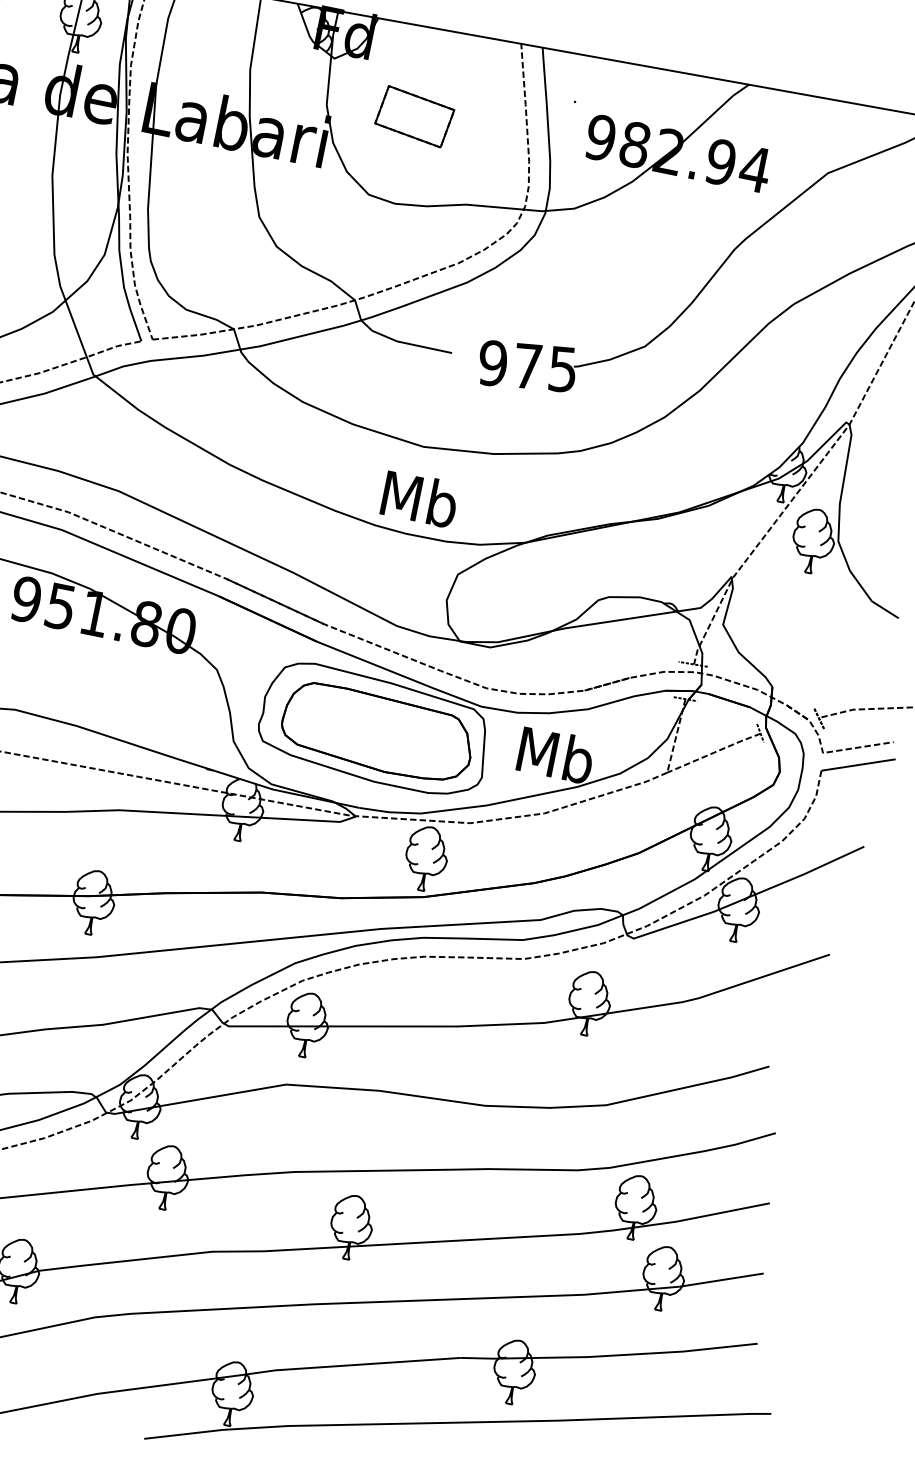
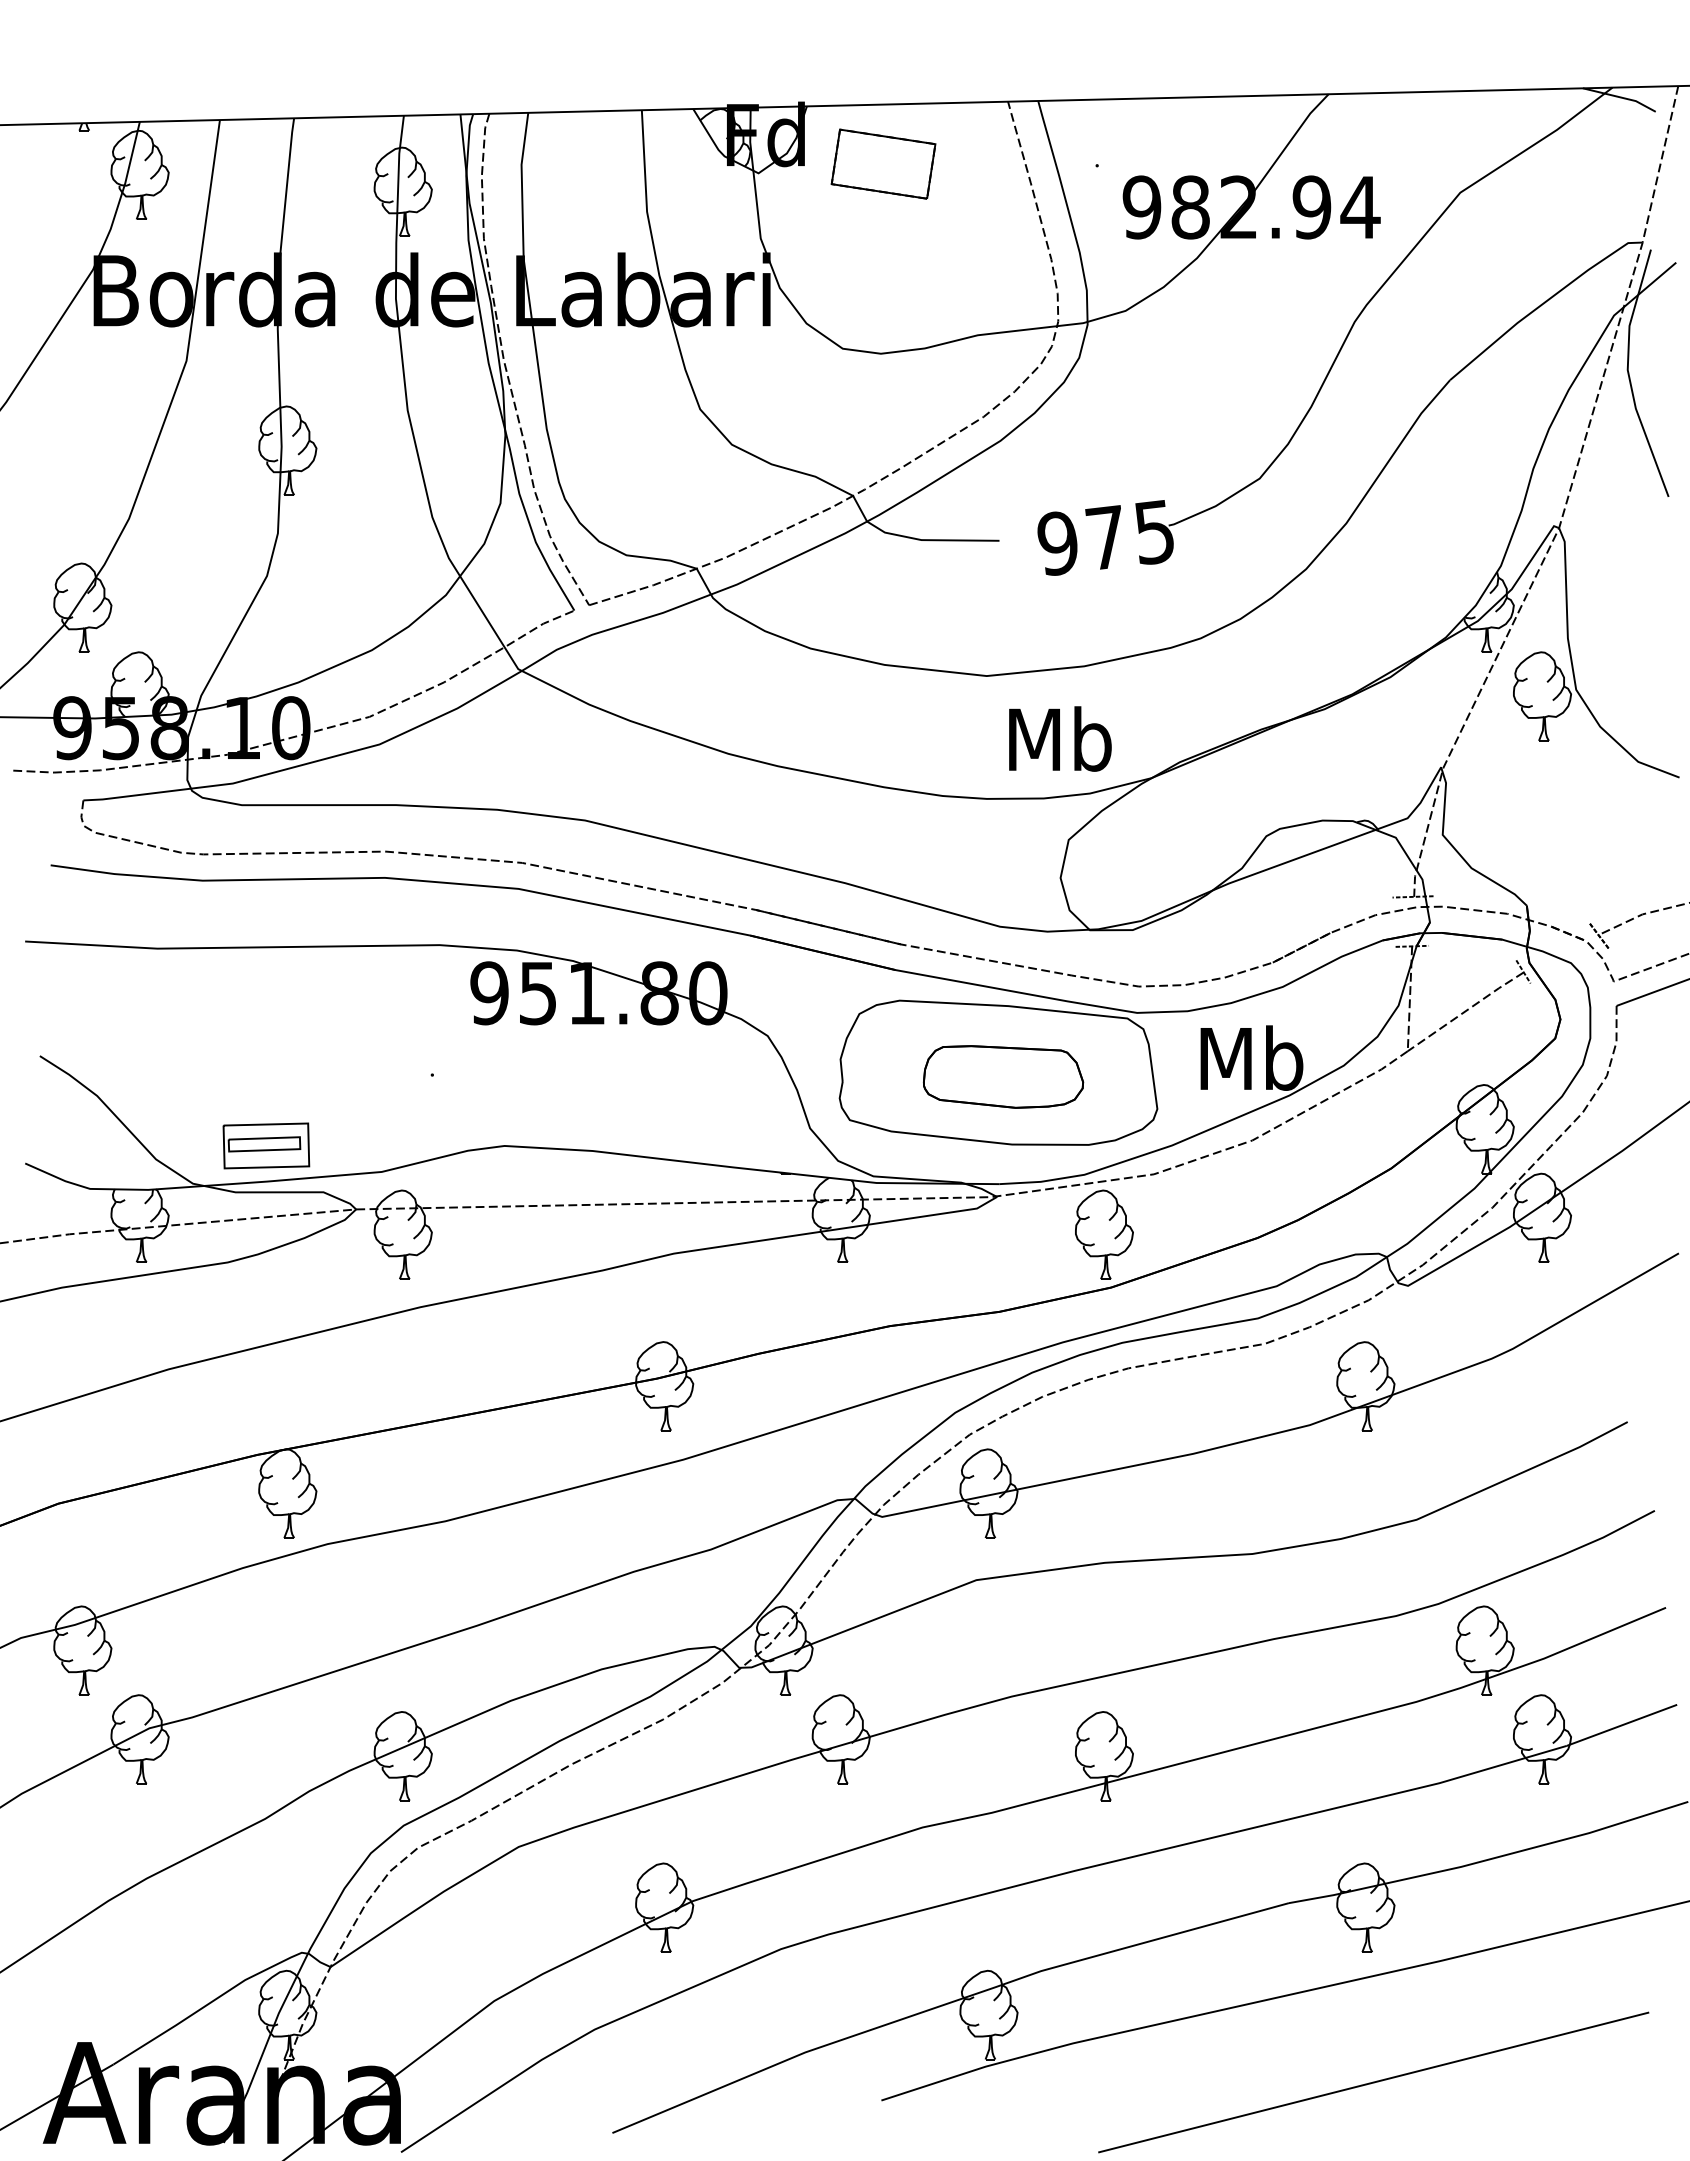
part: (414, 116) -> (883, 163), moved
text: (420, 498) -> (1060, 738), moved
part: (377, 732) -> (1003, 1076), size x0.6

